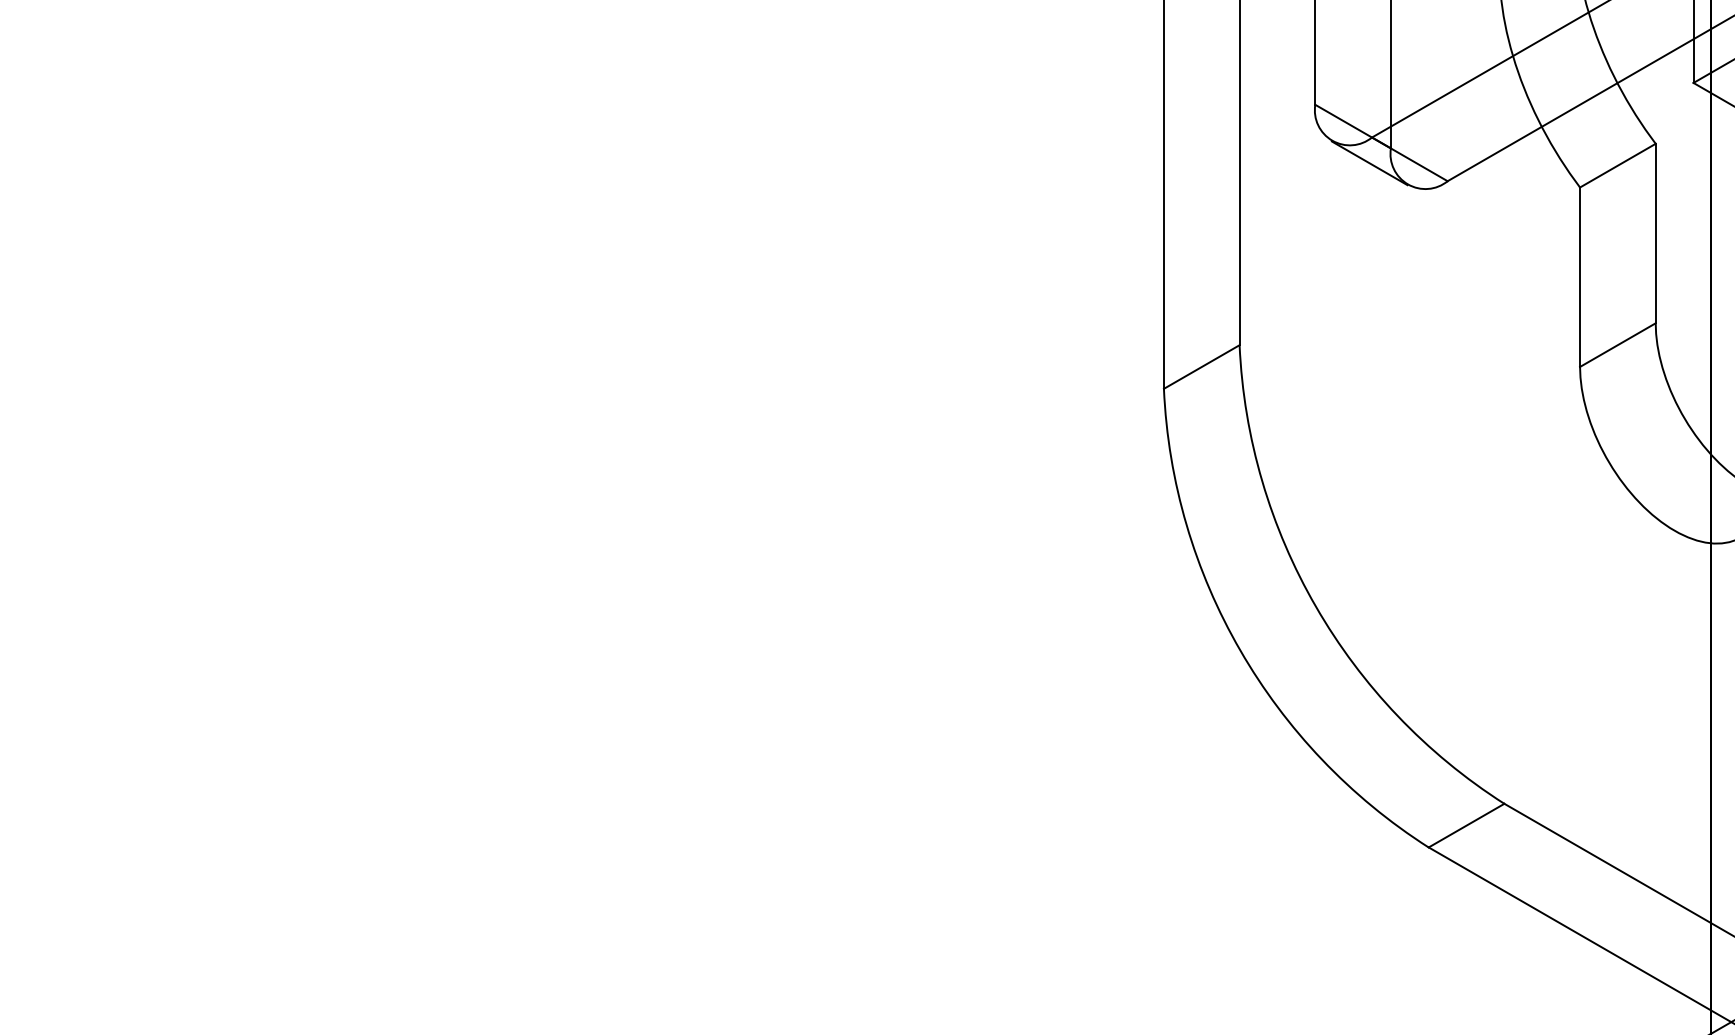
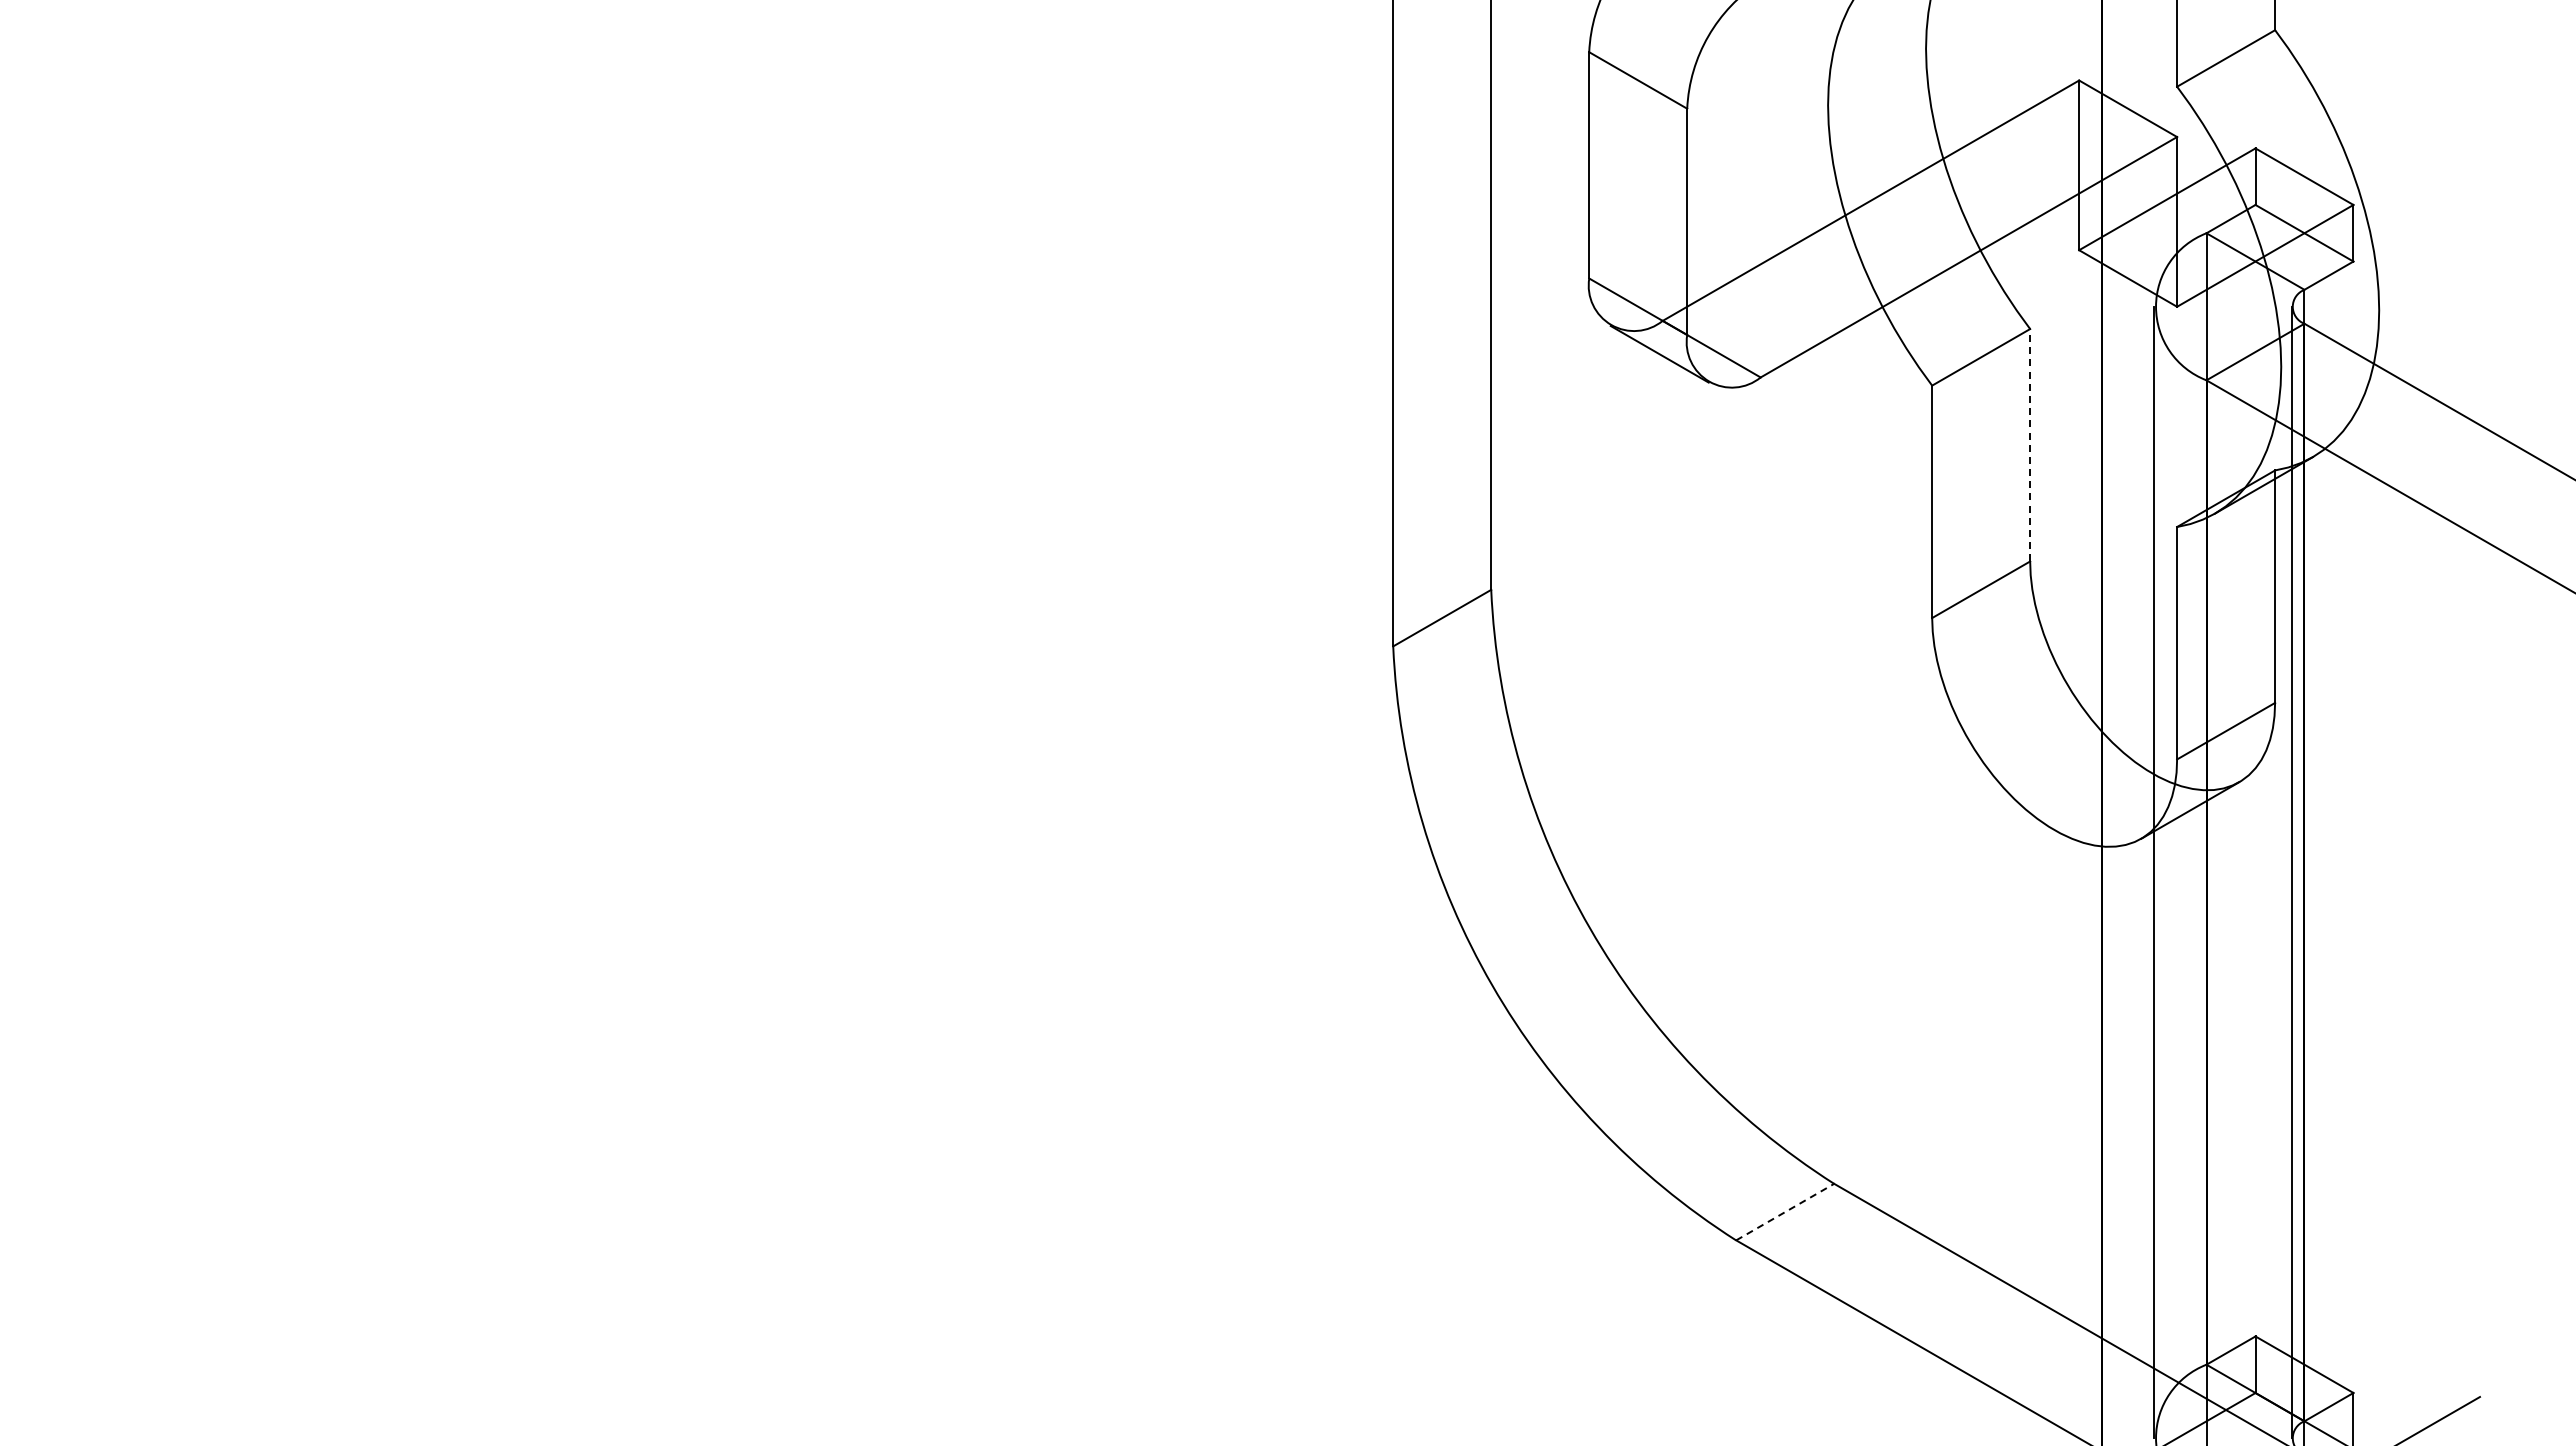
line: (1655, 232) -> (2030, 444), solid -> dashed
line: (1466, 825) -> (1785, 1212), solid -> dashed

